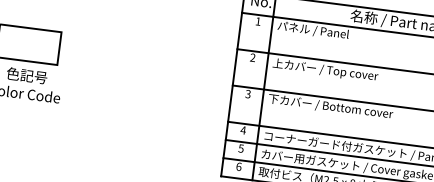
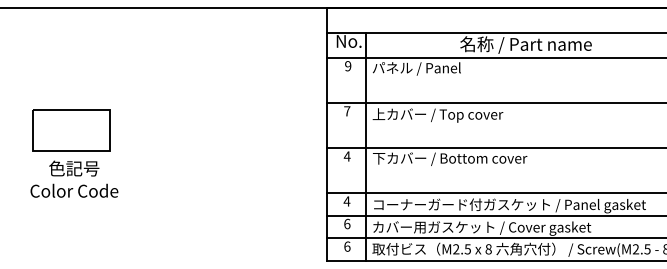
text: (258, 21) -> (348, 66), 1 -> 9
text: (253, 57) -> (347, 111), 2 -> 7
text: (247, 94) -> (346, 156), 3 -> 4
text: (241, 148) -> (347, 223), 5 -> 6

